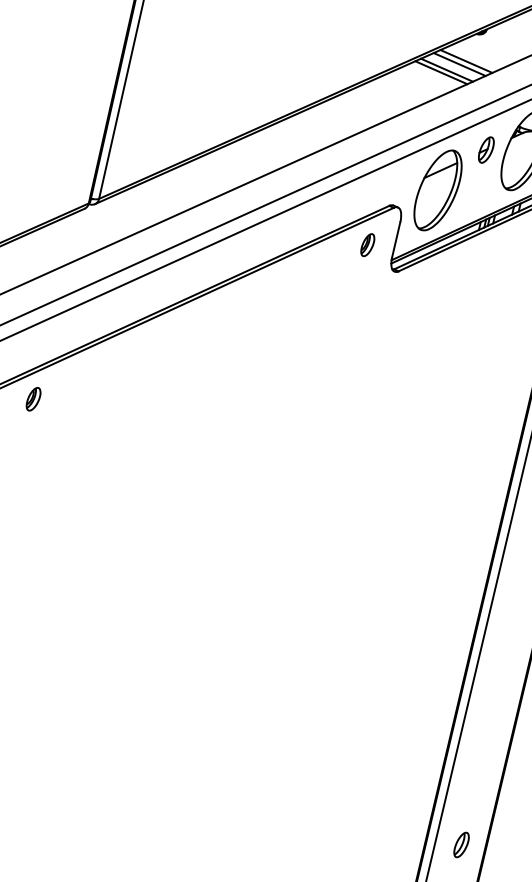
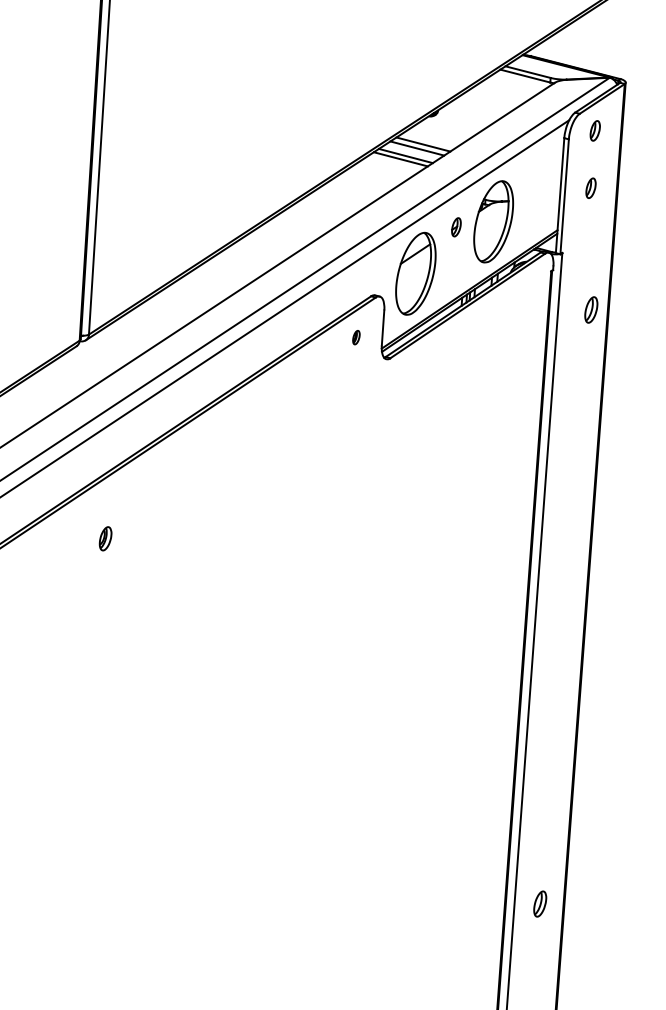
part: (486, 150) -> (456, 227), size x0.7
part: (367, 244) -> (356, 337), size x0.6
part: (33, 398) -> (105, 538), moved

